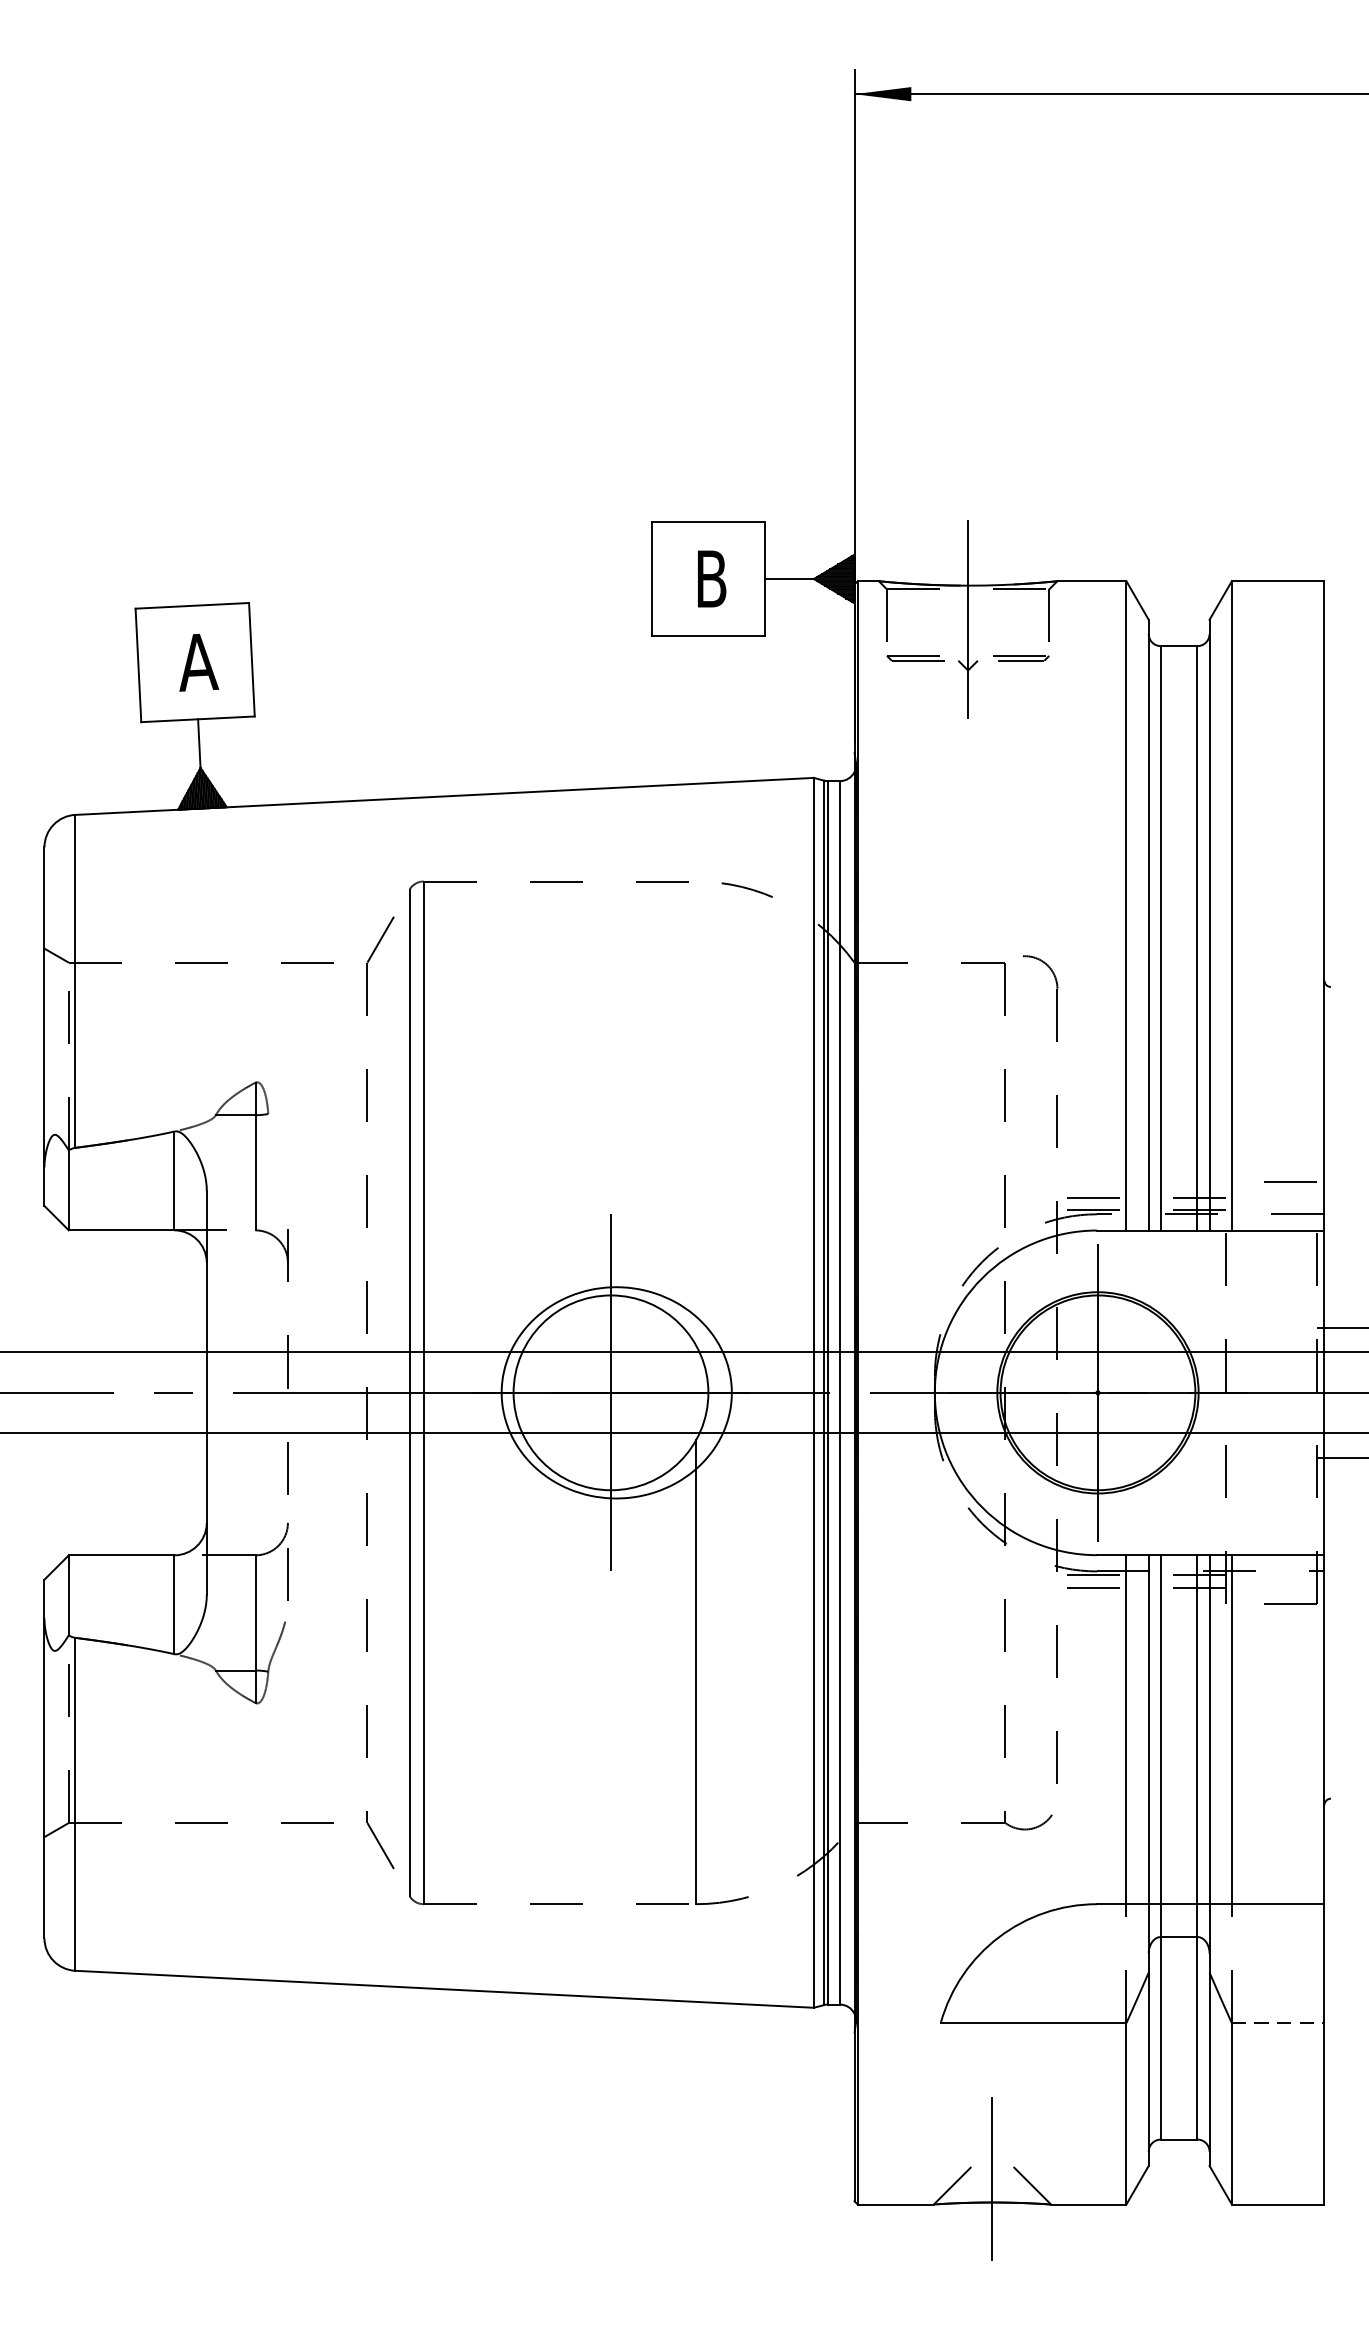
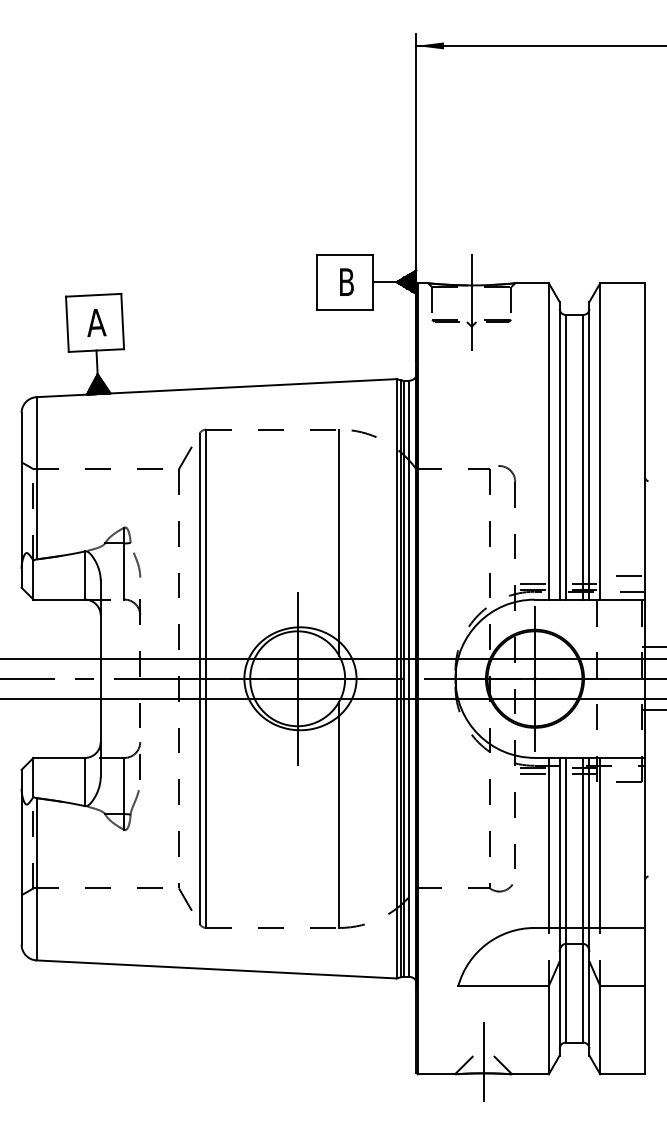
line: (696, 1113) -> (339, 542), added
curve: (282, 1158) -> (137, 564), added
line: (1277, 2022) -> (622, 985), dashed -> solid

